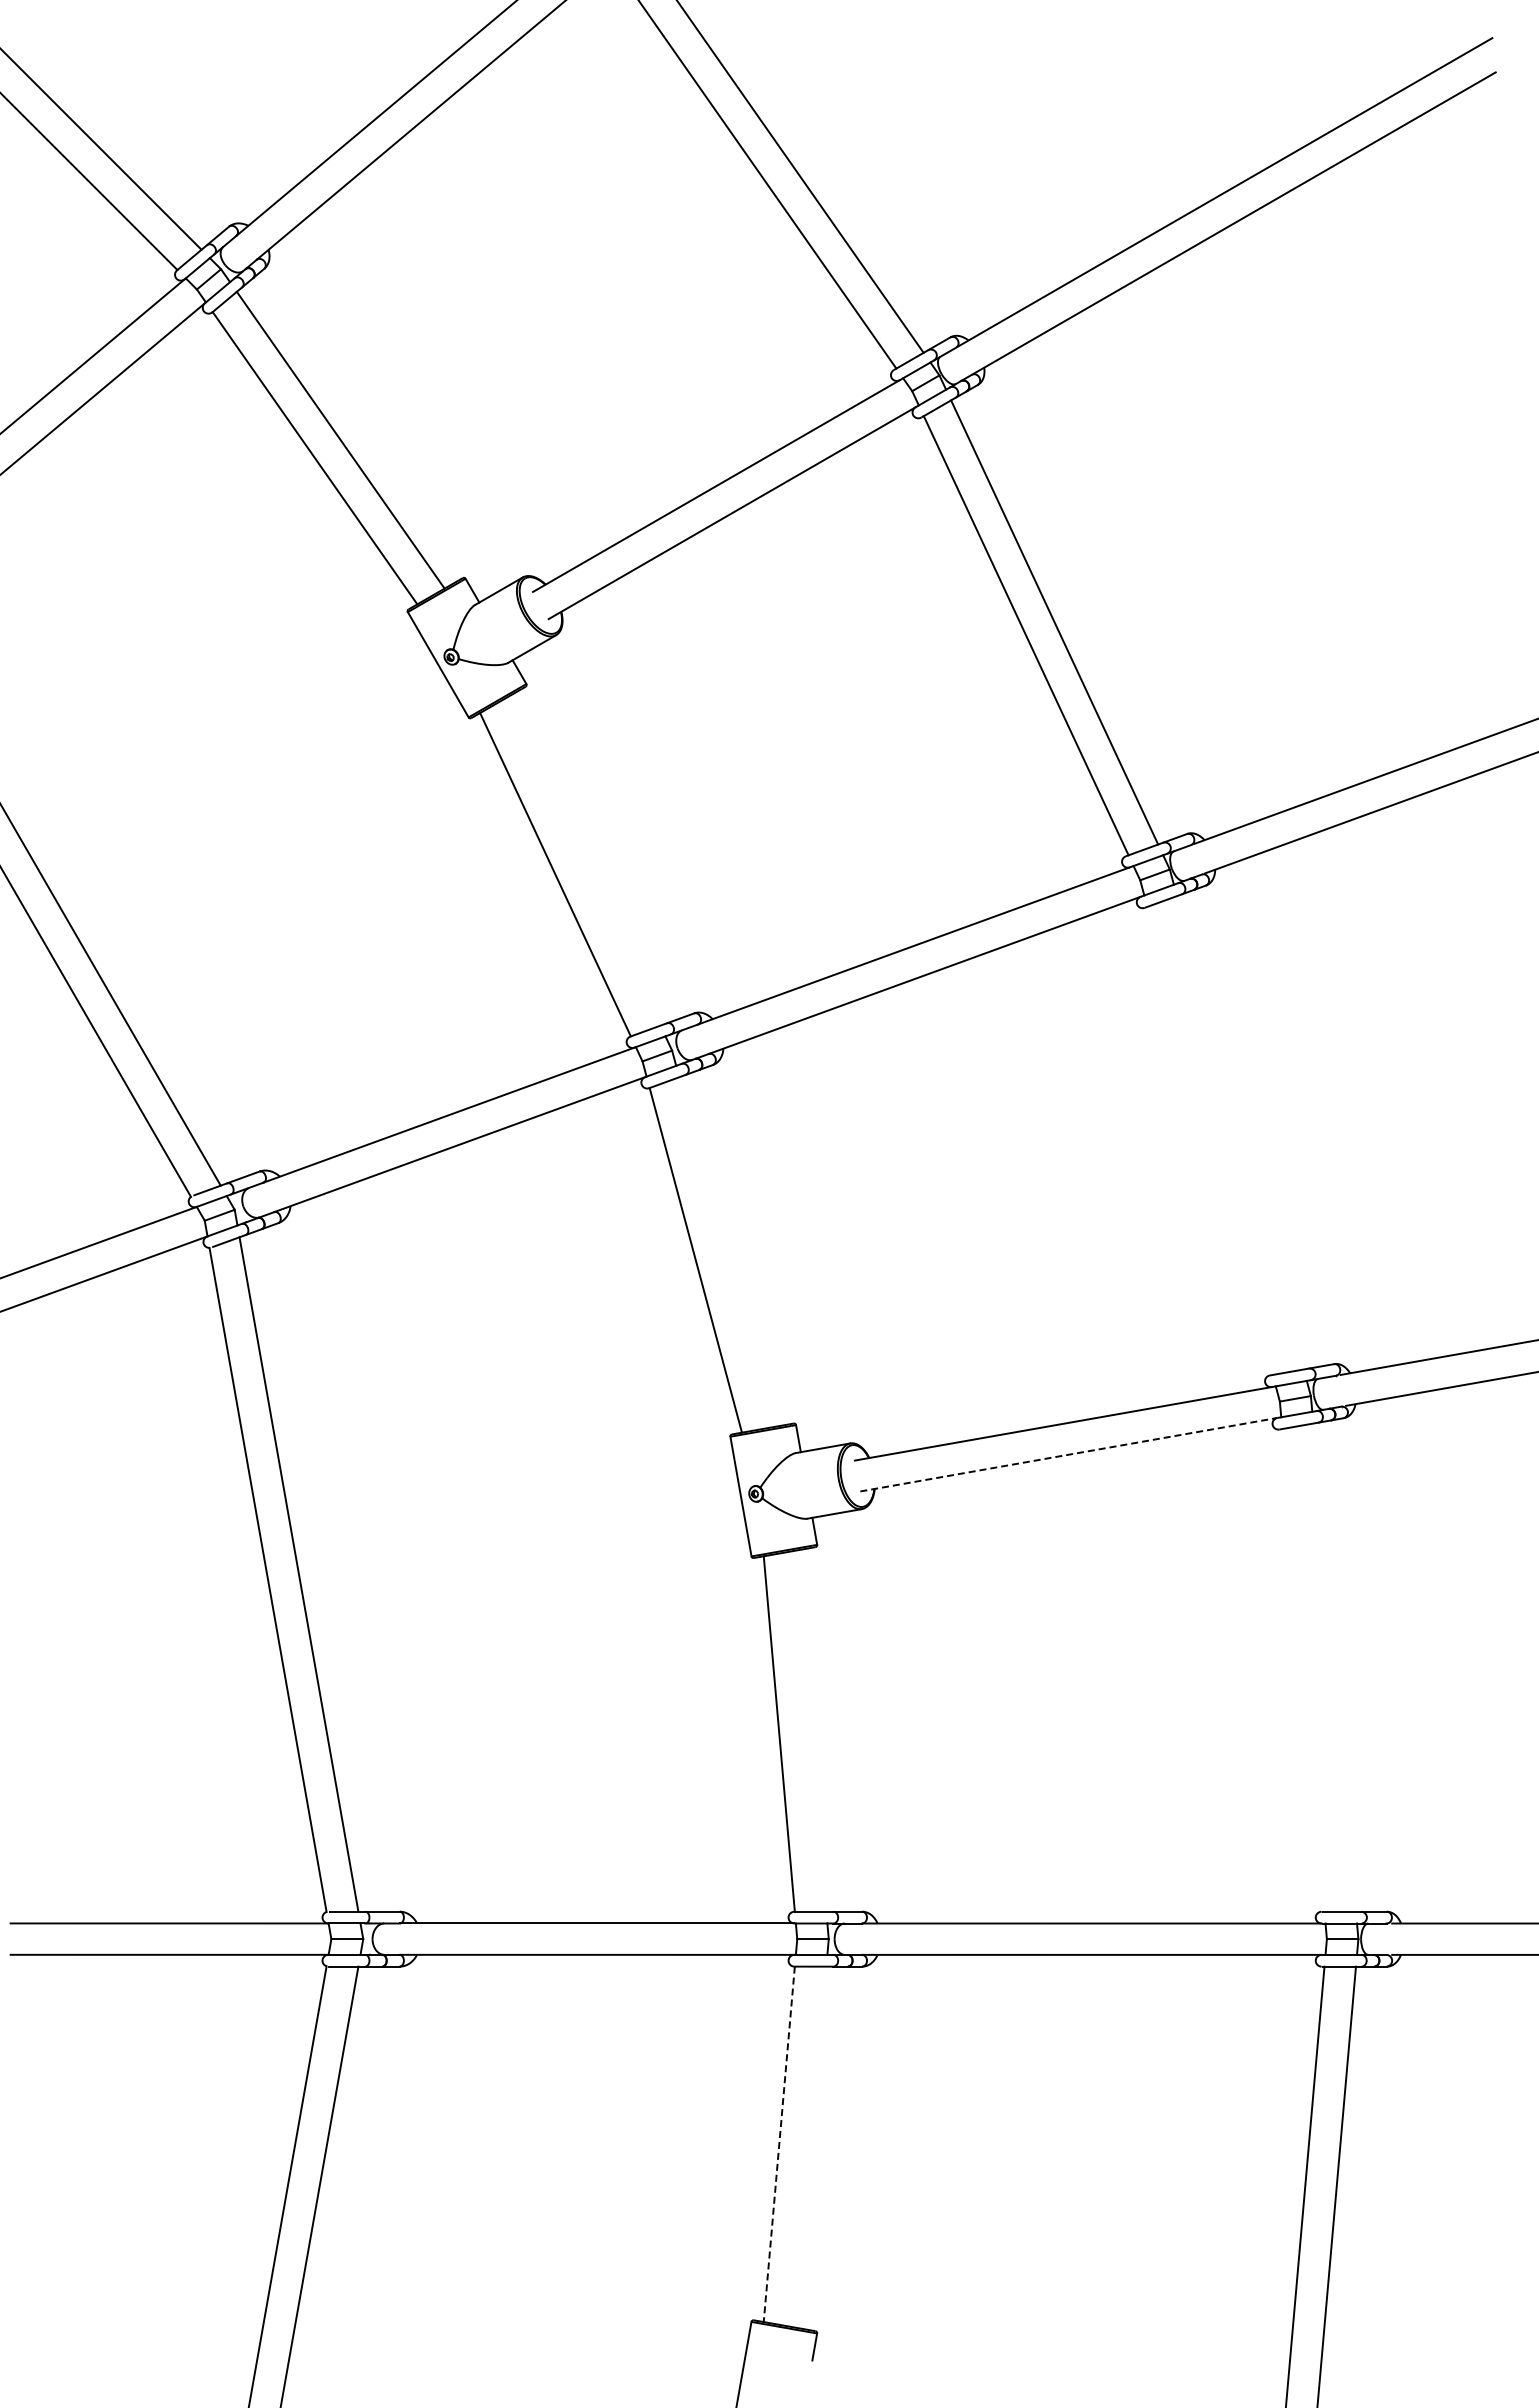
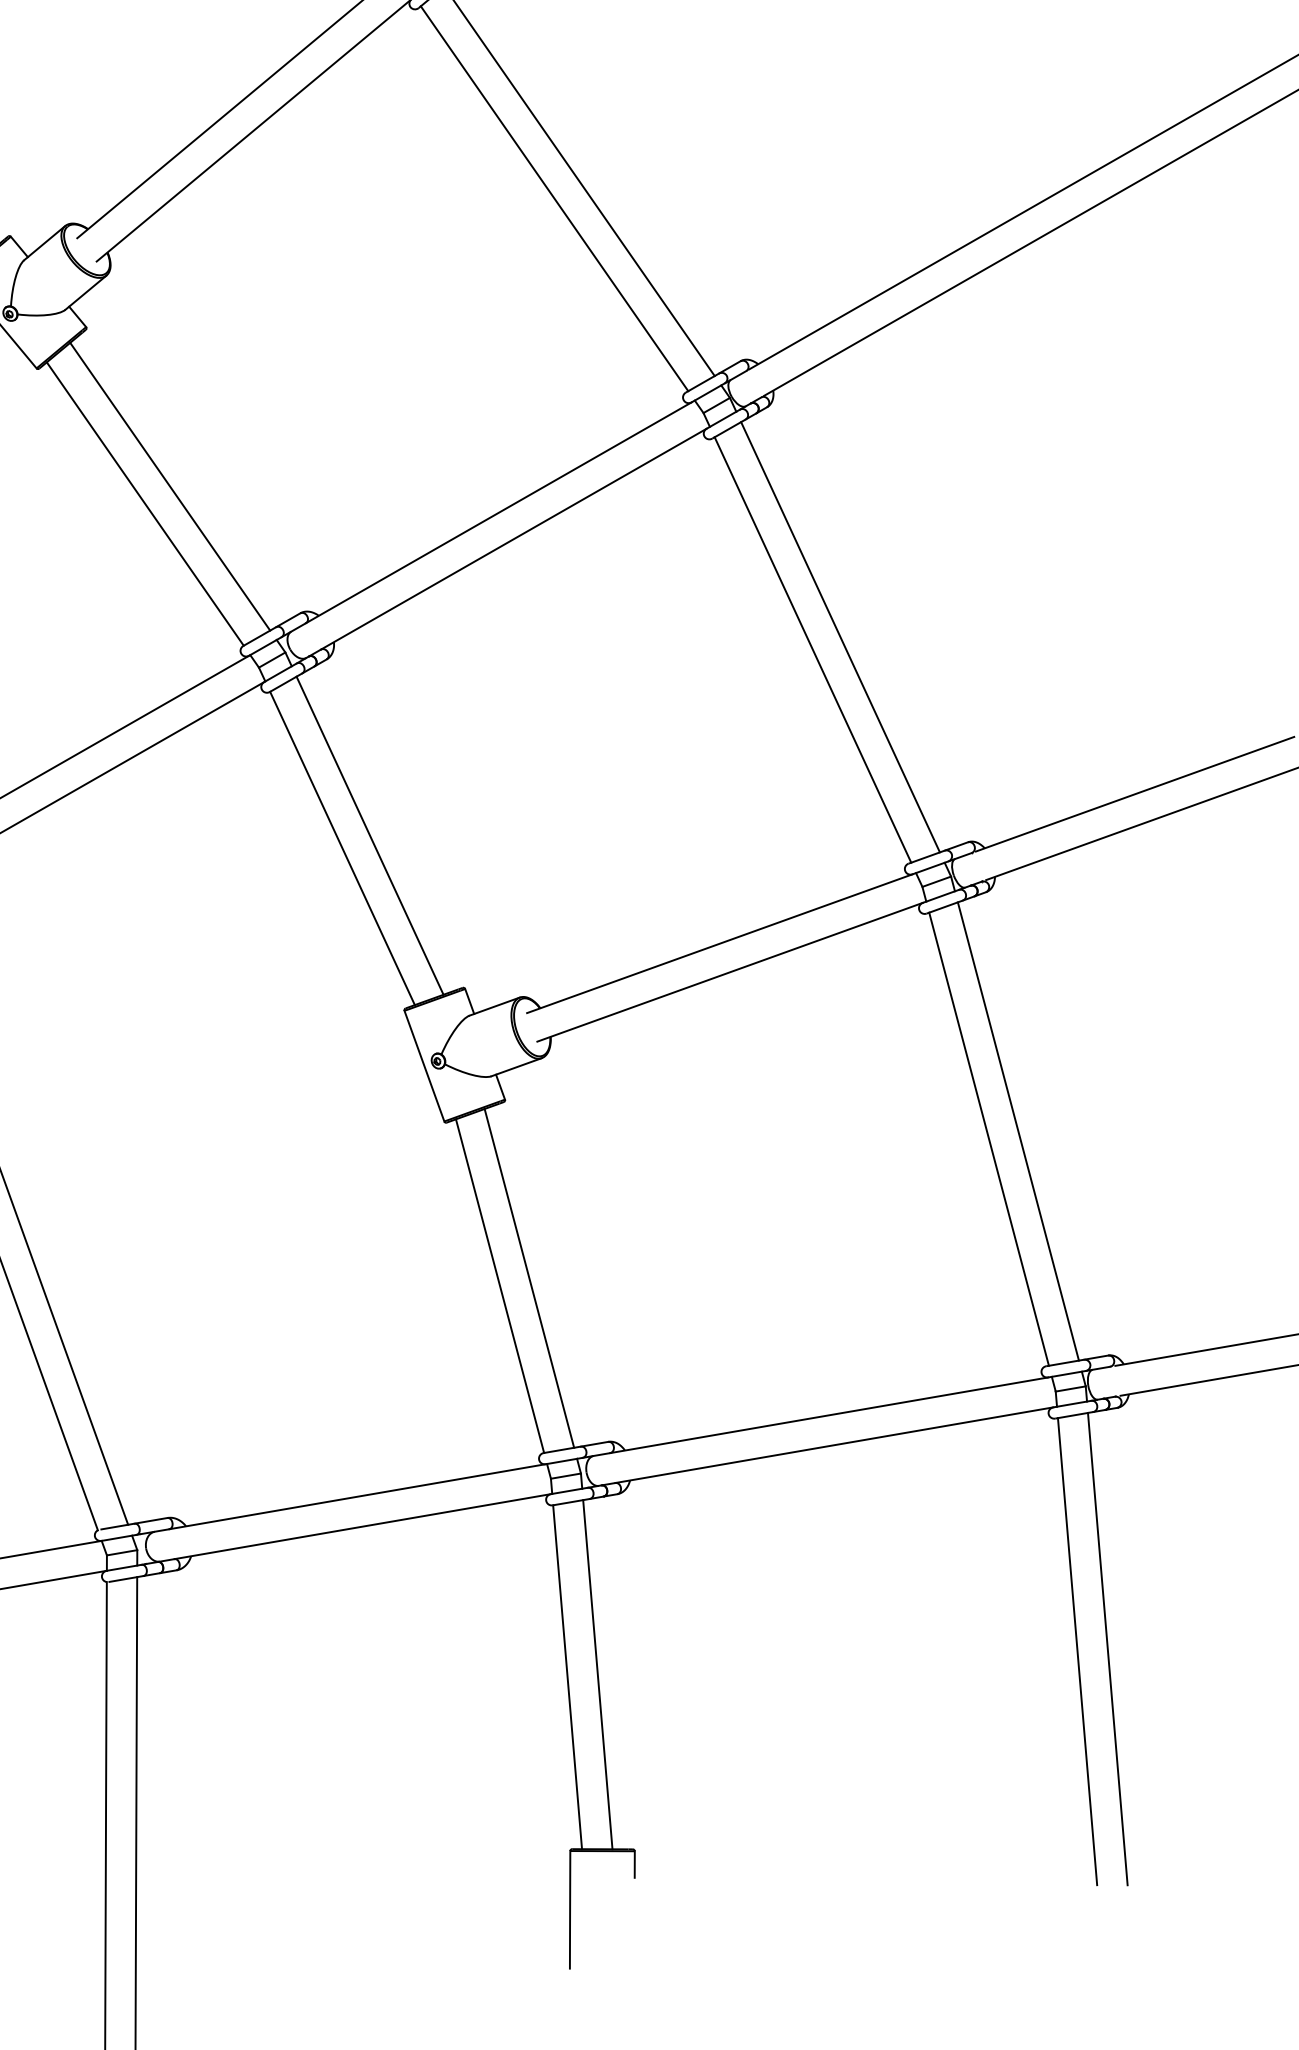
line: (583, 861) -> (169, 486), added
line: (1239, 1132) -> (839, 637), added
line: (1209, 1140) -> (812, 649), added
line: (726, 1252) -> (370, 835), added
line: (1068, 1454) -> (729, 972), dashed -> solid
line: (1334, 1667) -> (1018, 1131), added
line: (1303, 1670) -> (989, 1139), added
line: (810, 1730) -> (529, 1277), added
line: (779, 2144) -> (567, 1677), dashed -> solid
line: (810, 2146) -> (597, 1674), added

